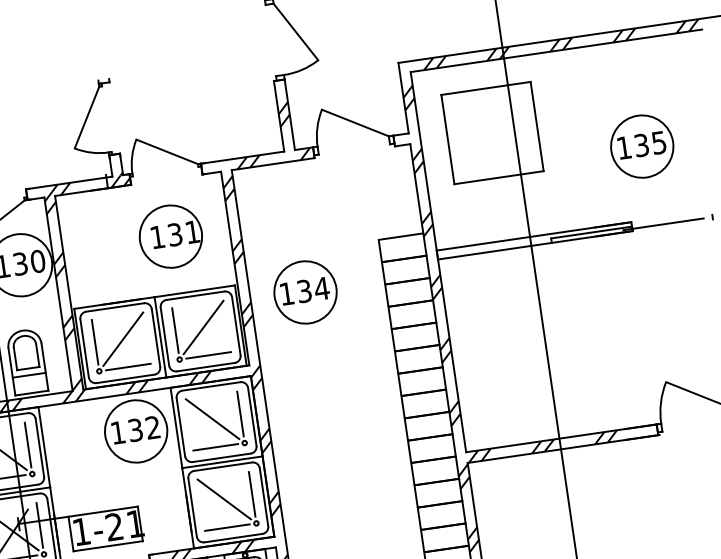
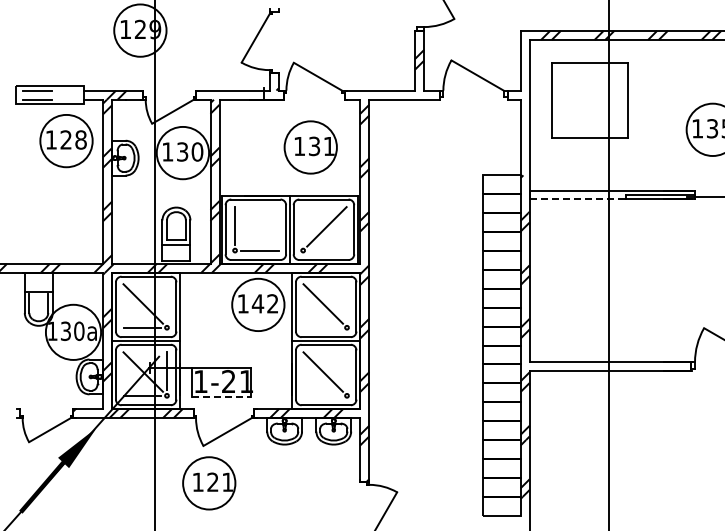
hatch: (274, 157) -> (406, 94), removed
hatch: (417, 159) -> (524, 113), removed
hatch: (88, 184) -> (248, 94), removed
line: (495, 250) -> (578, 198), solid -> dashed
part: (305, 292) -> (415, 210), removed
line: (175, 329) -> (303, 225), removed
line: (122, 338) -> (258, 226), removed
line: (208, 355) -> (327, 250), removed
line: (241, 414) -> (347, 303), removed
text: (134, 429) -> (257, 303), 132 -> 142
line: (28, 445) -> (167, 303), removed
hatch: (542, 446) -> (593, 366), removed
line: (215, 447) -> (322, 327), removed
line: (252, 494) -> (347, 371), removed
line: (227, 527) -> (322, 395), removed
line: (108, 545) -> (221, 396), solid -> dashed

